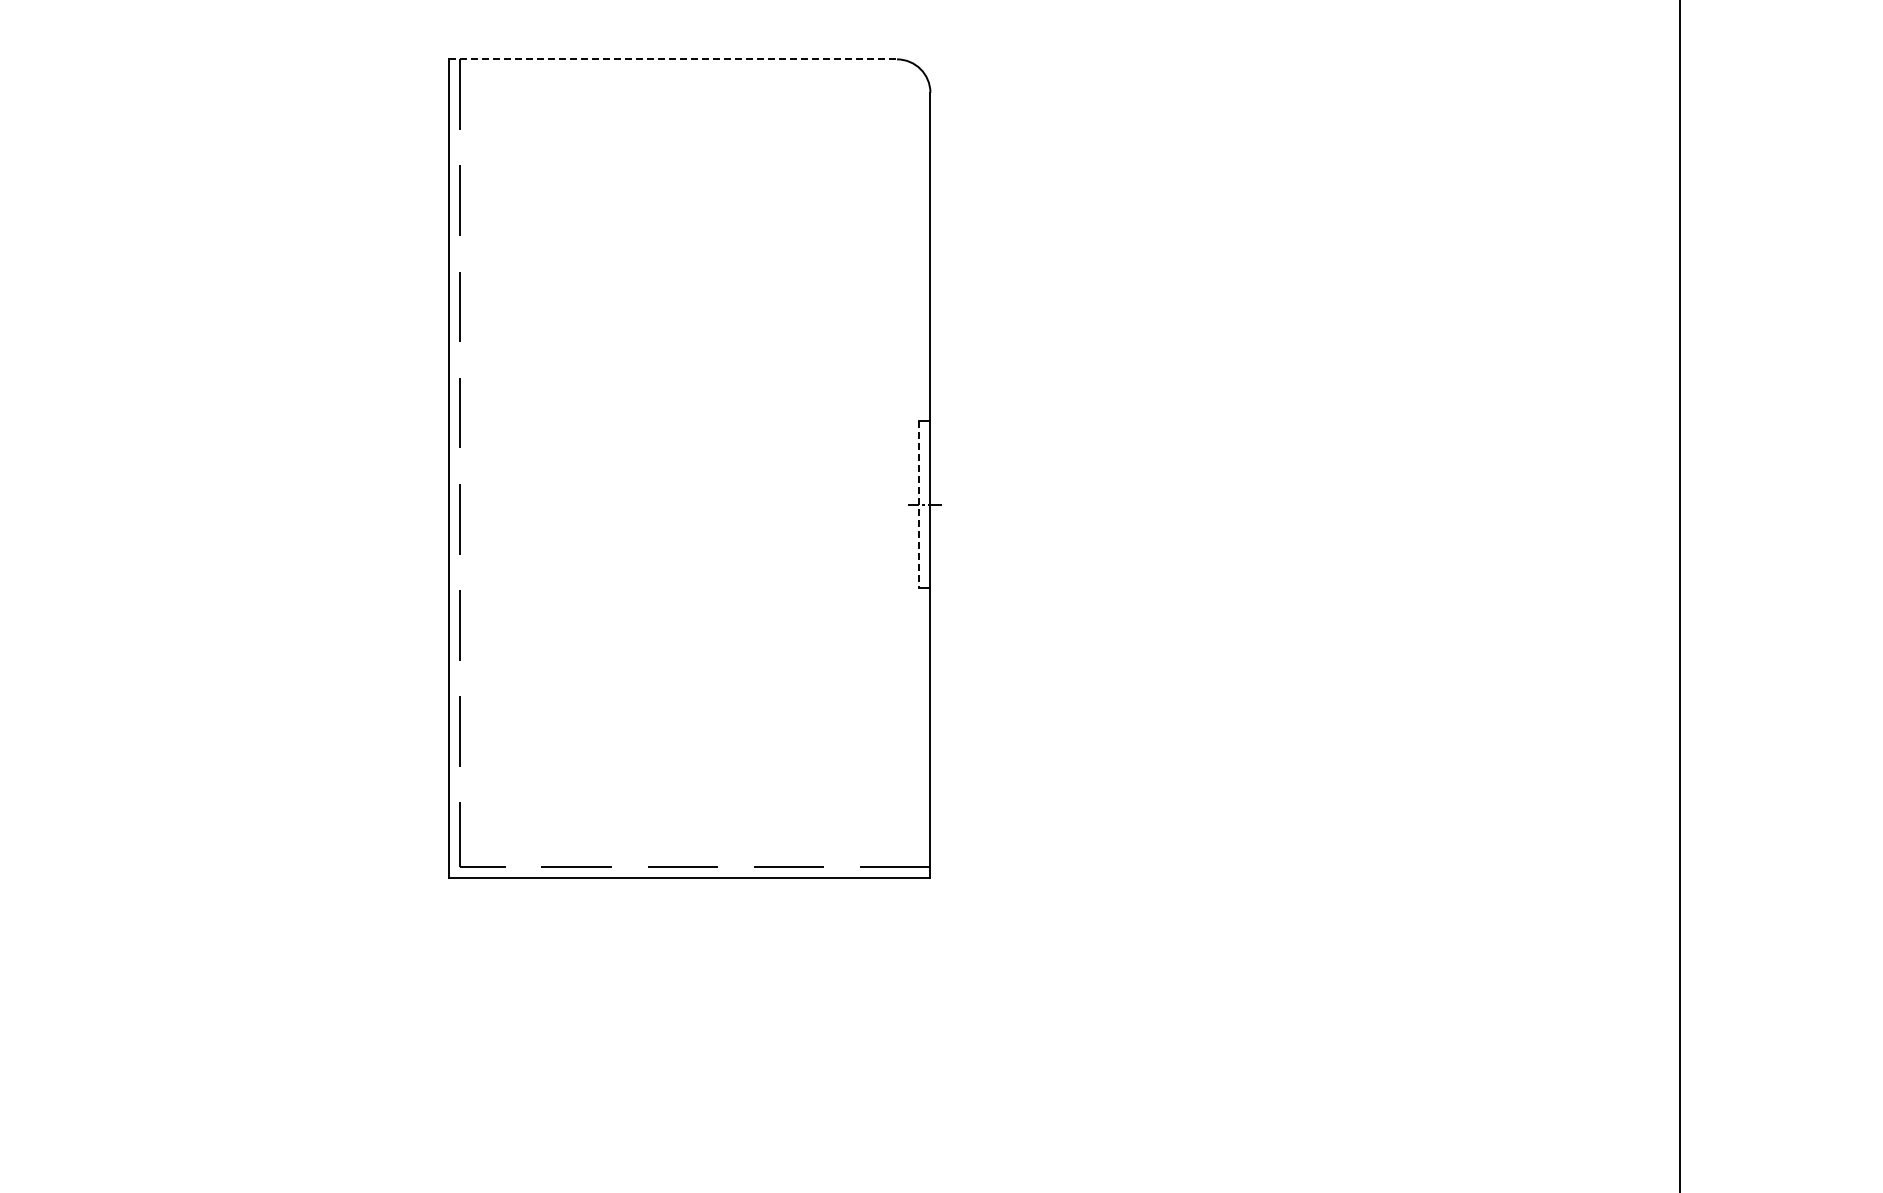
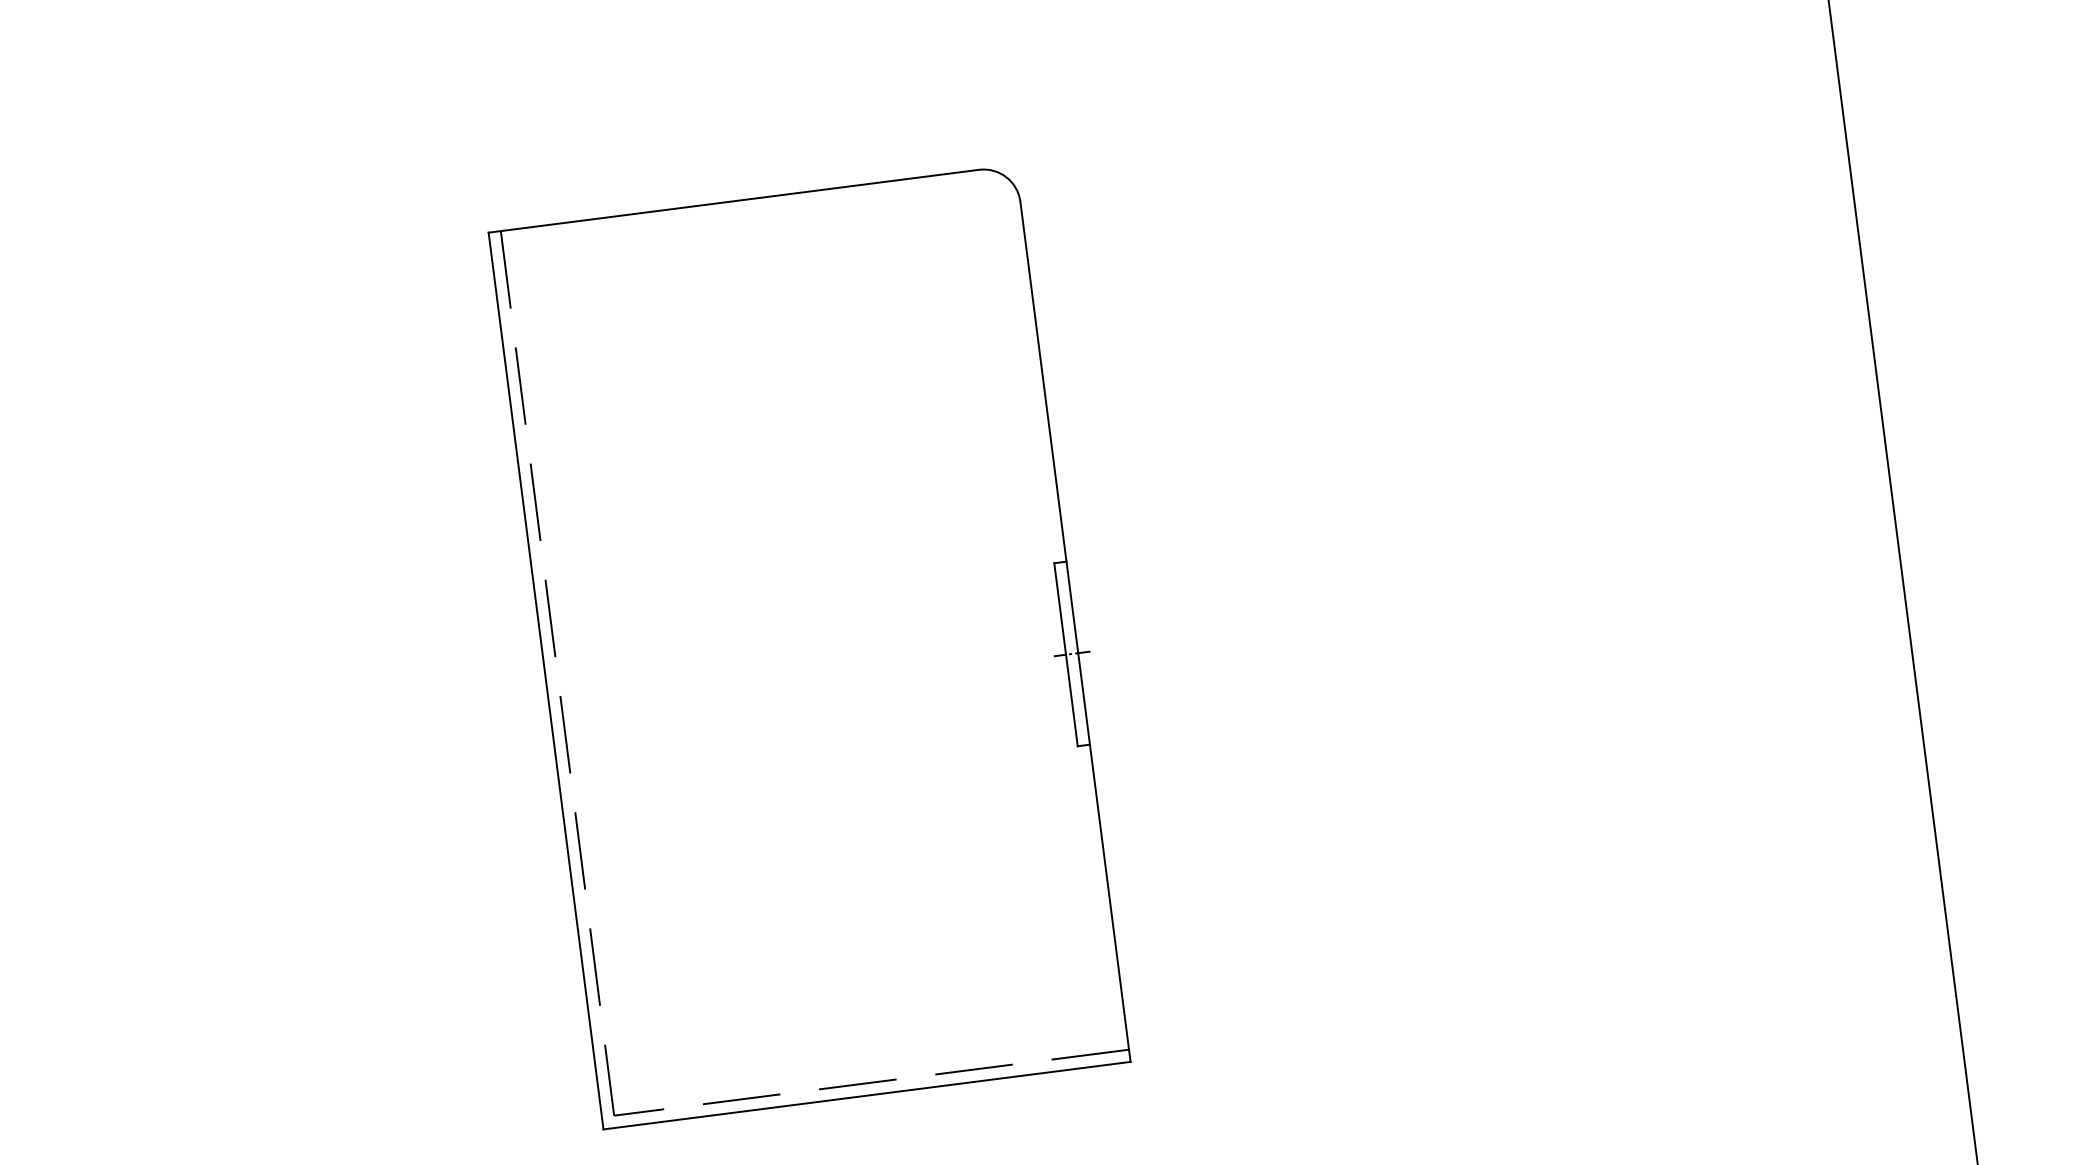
line: (673, 59) -> (734, 201), dashed -> solid
line: (919, 504) -> (1066, 654), dashed -> solid

